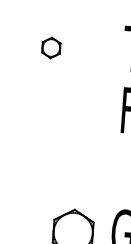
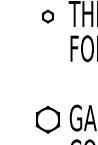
part: (50, 47) -> (47, 16), moved

